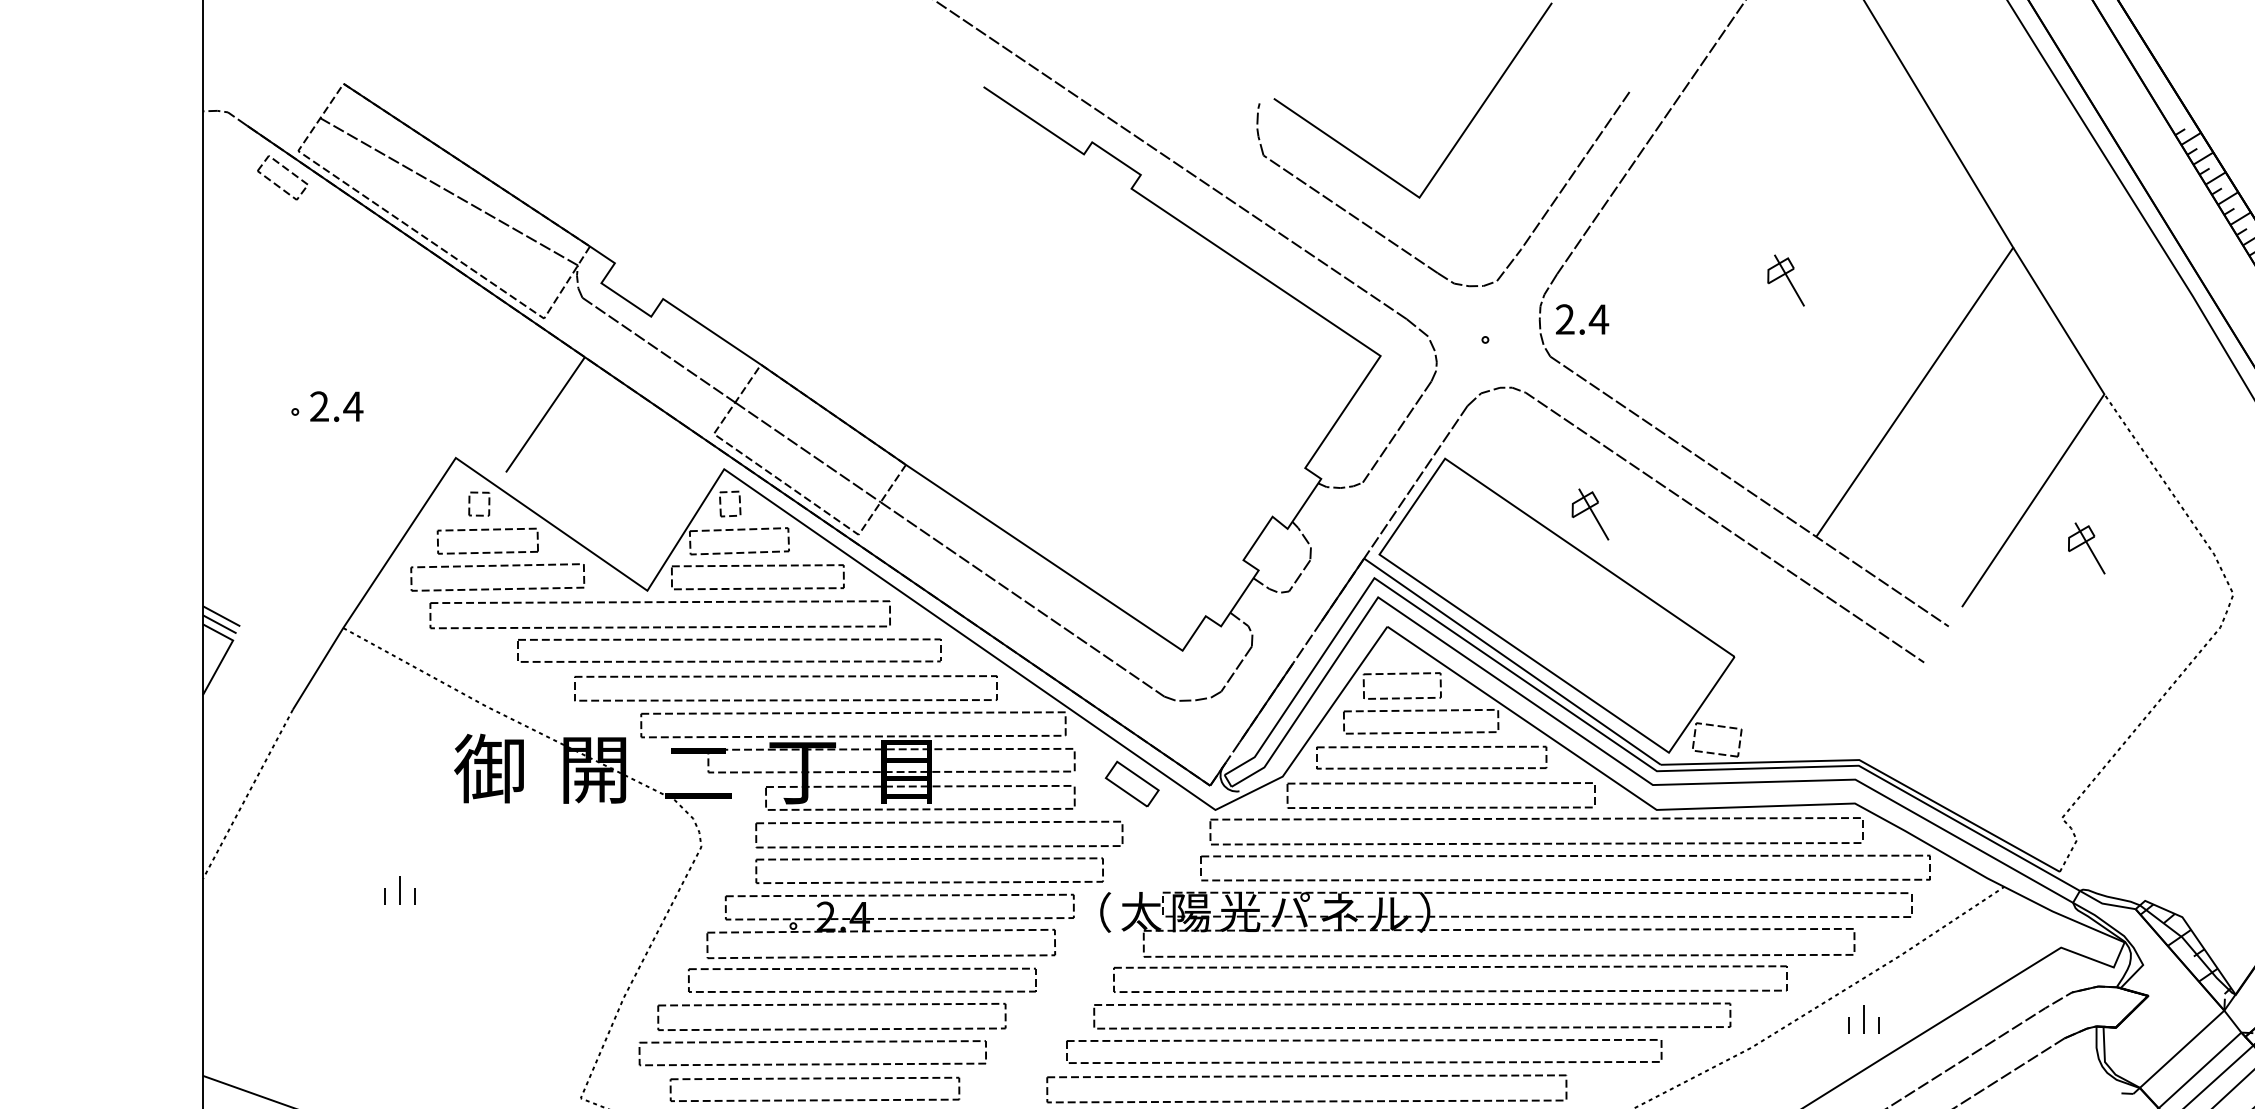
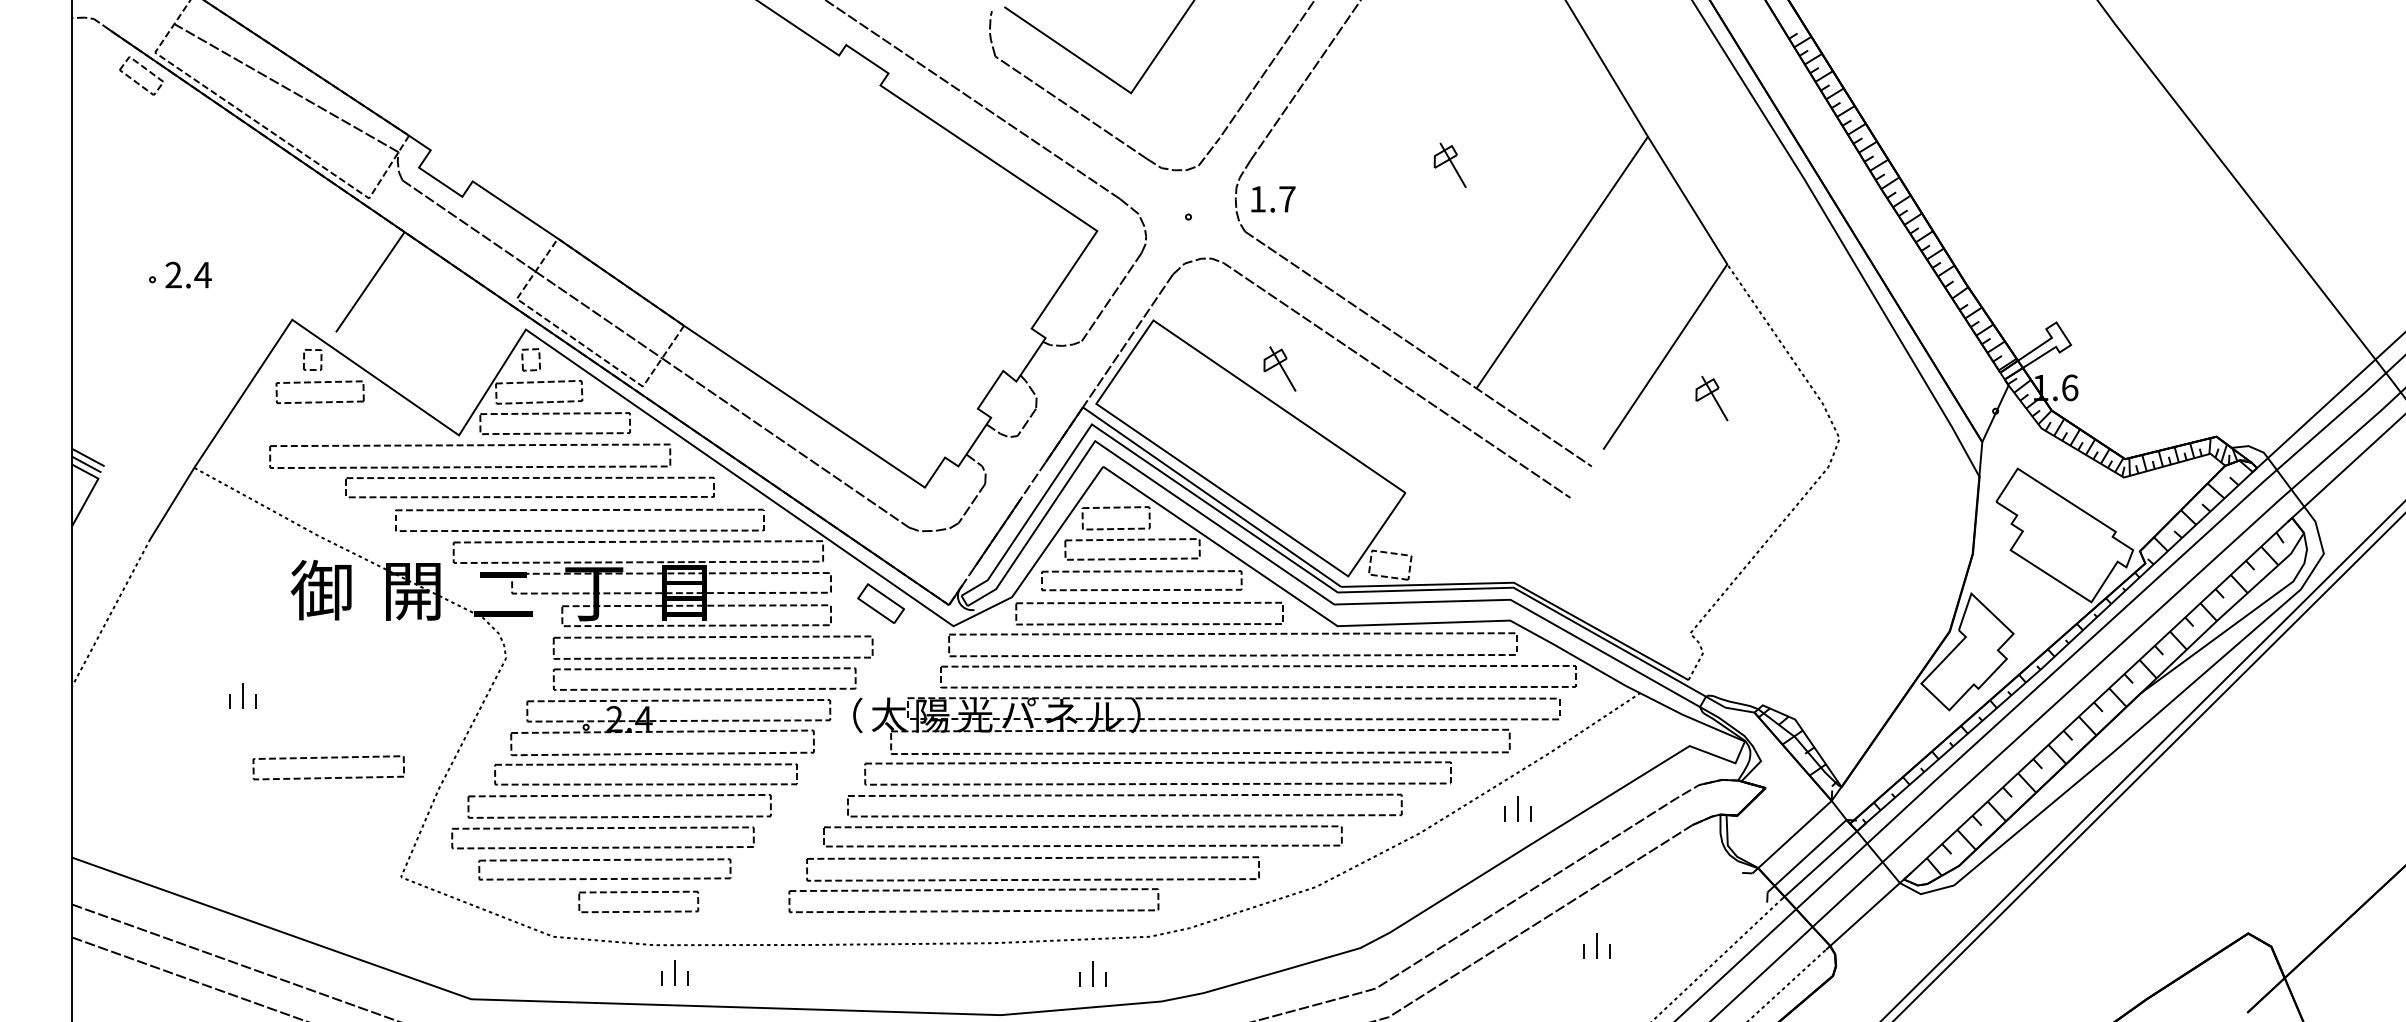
text: (1581, 319) -> (1272, 199), 2.4 -> 1.7
part: (496, 566) -> (327, 758), moved

